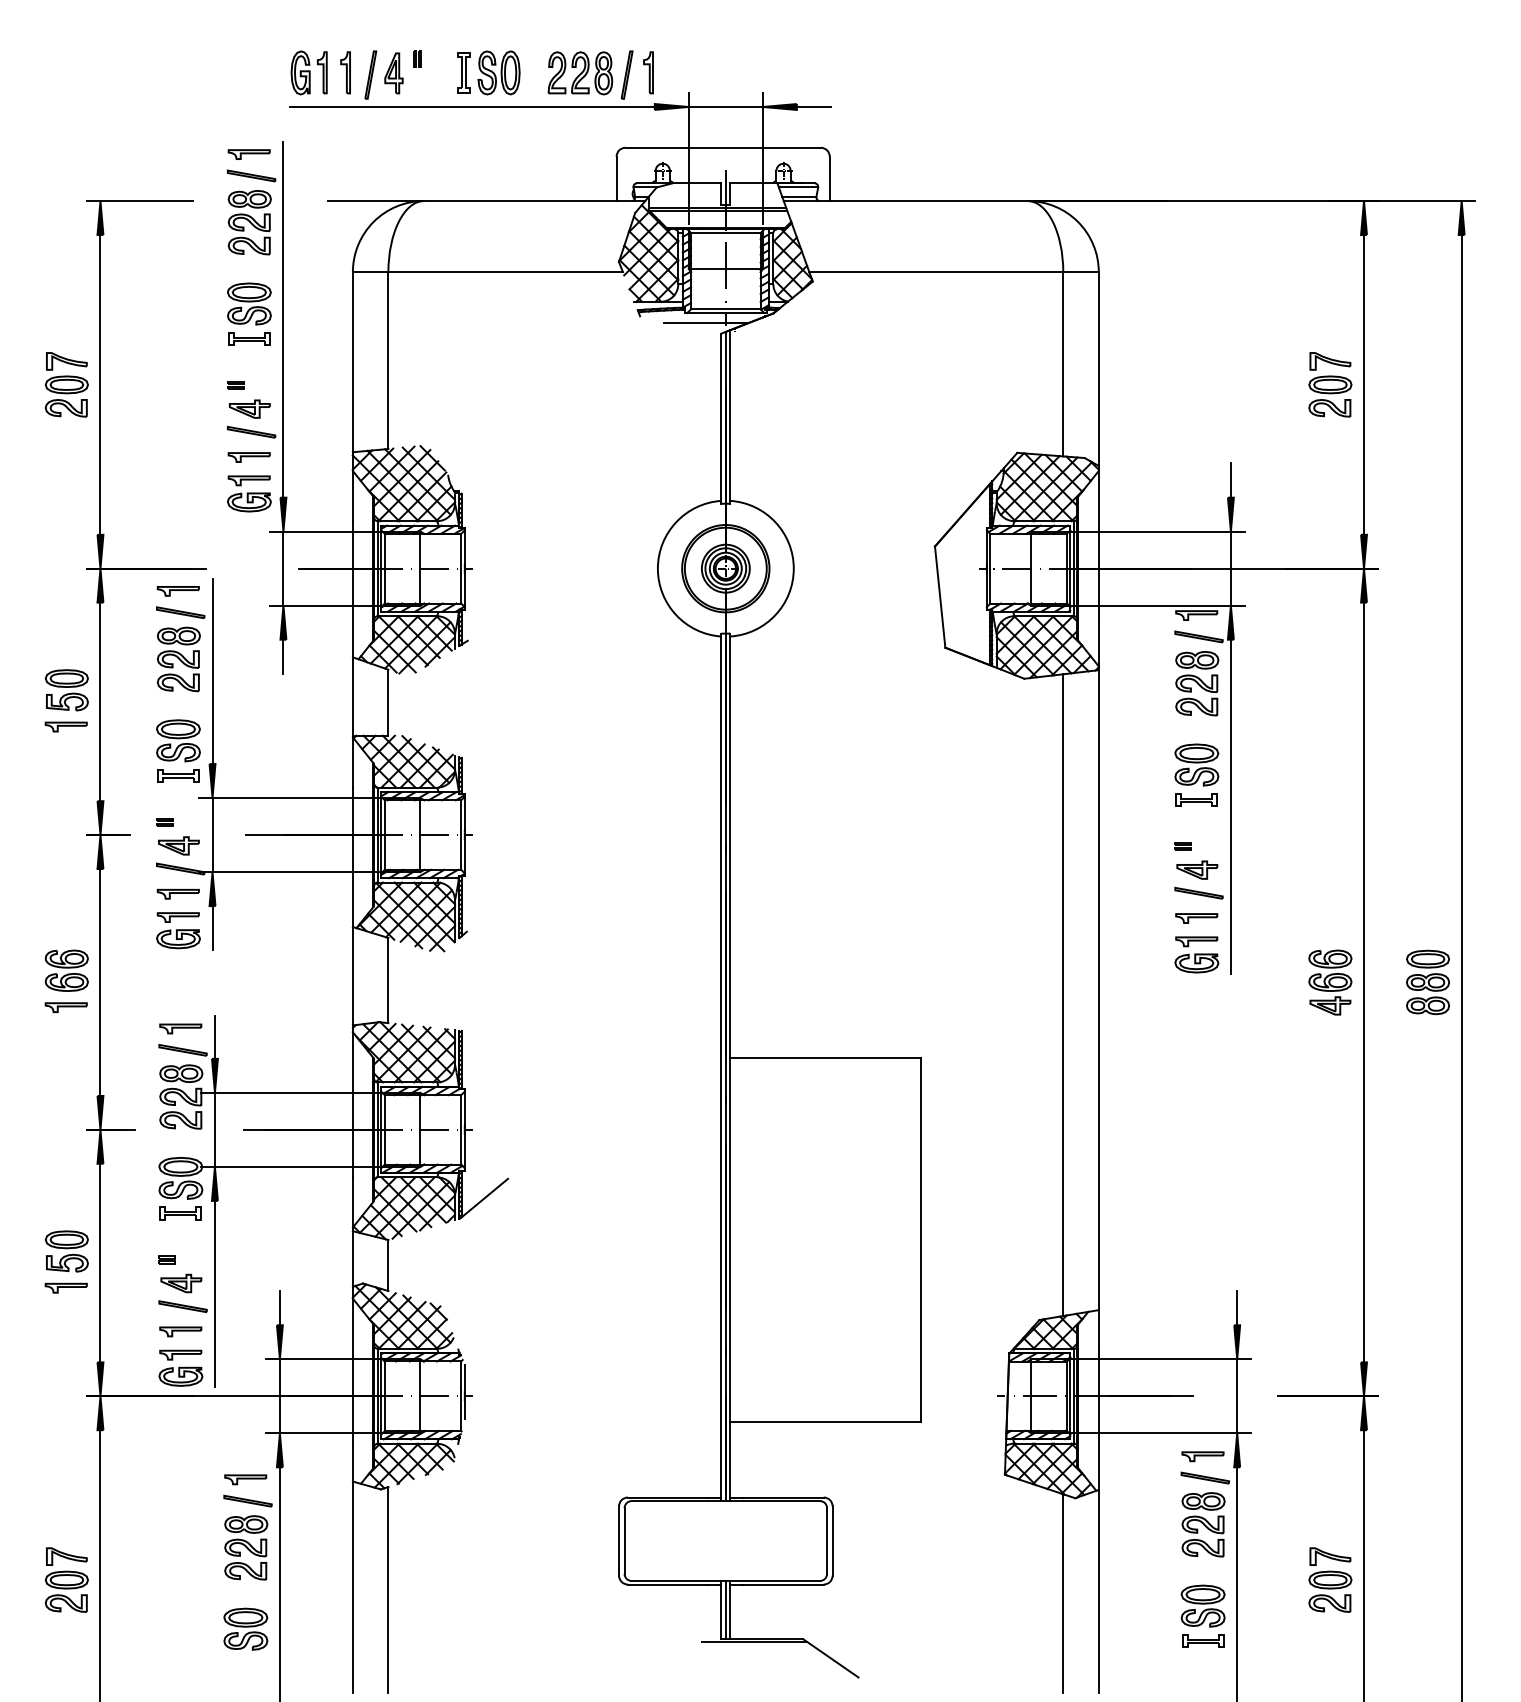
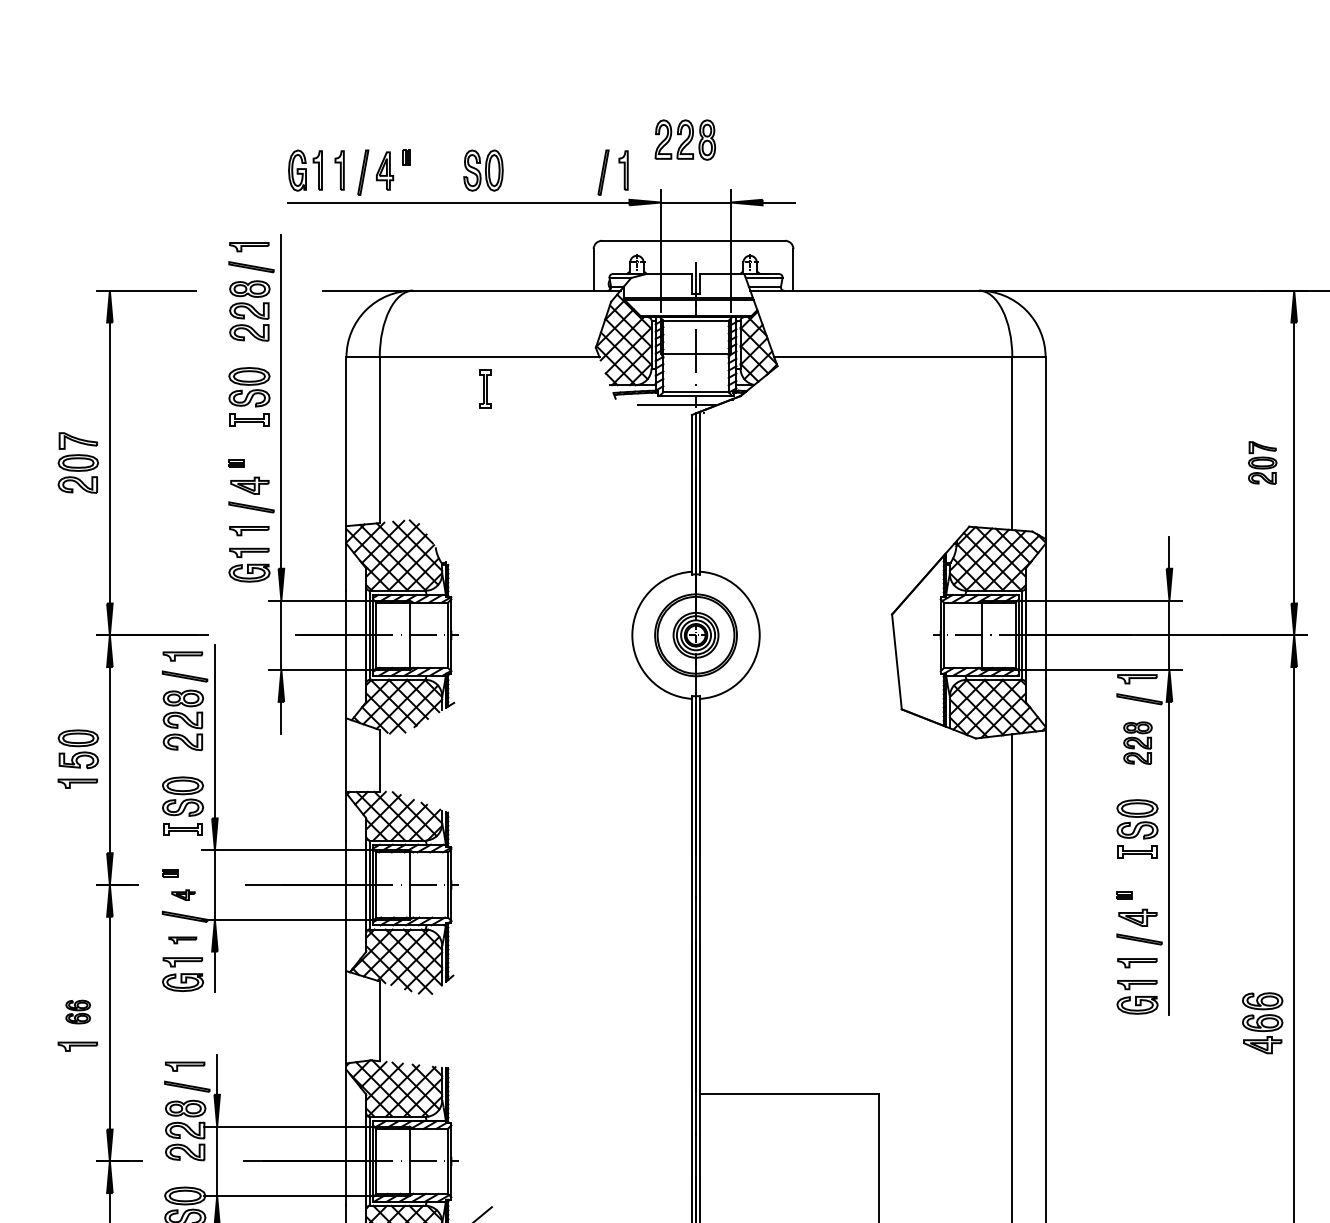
part: (463, 72) -> (484, 388), moved
part: (580, 73) -> (685, 140), moved
part: (1330, 384) -> (1262, 462), size x0.7
part: (1197, 683) -> (1138, 742), size x0.7
part: (178, 845) -> (183, 894), size x0.6
part: (177, 893) -> (182, 939), size x0.7
part: (66, 970) -> (78, 1011), size x0.6

